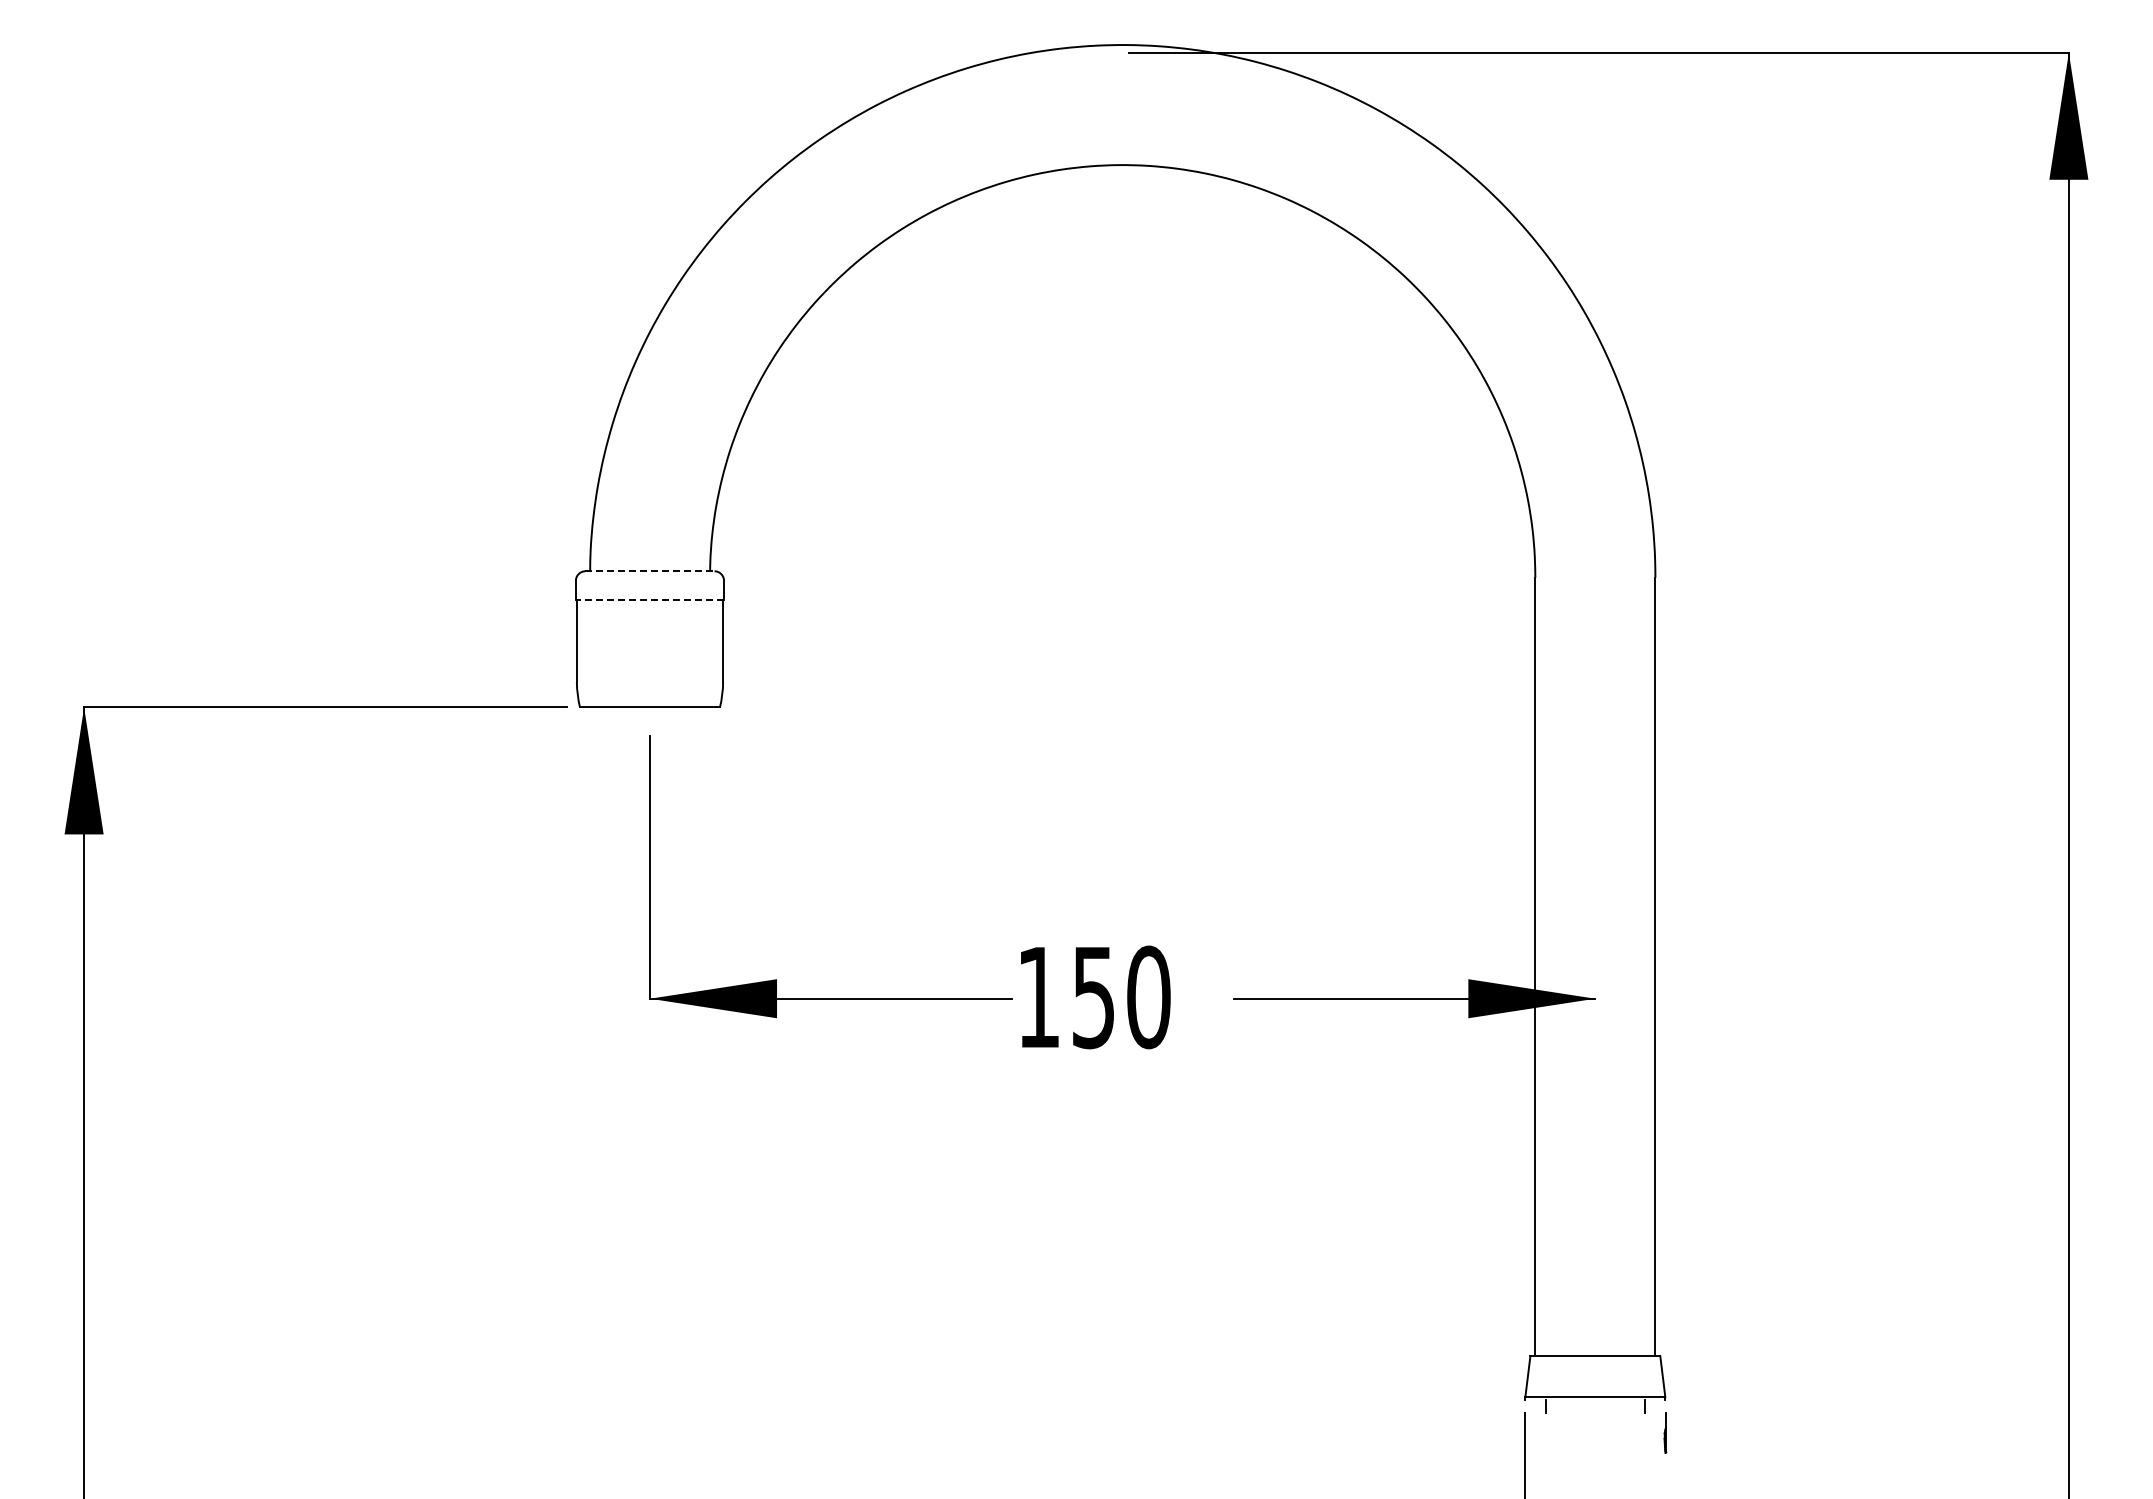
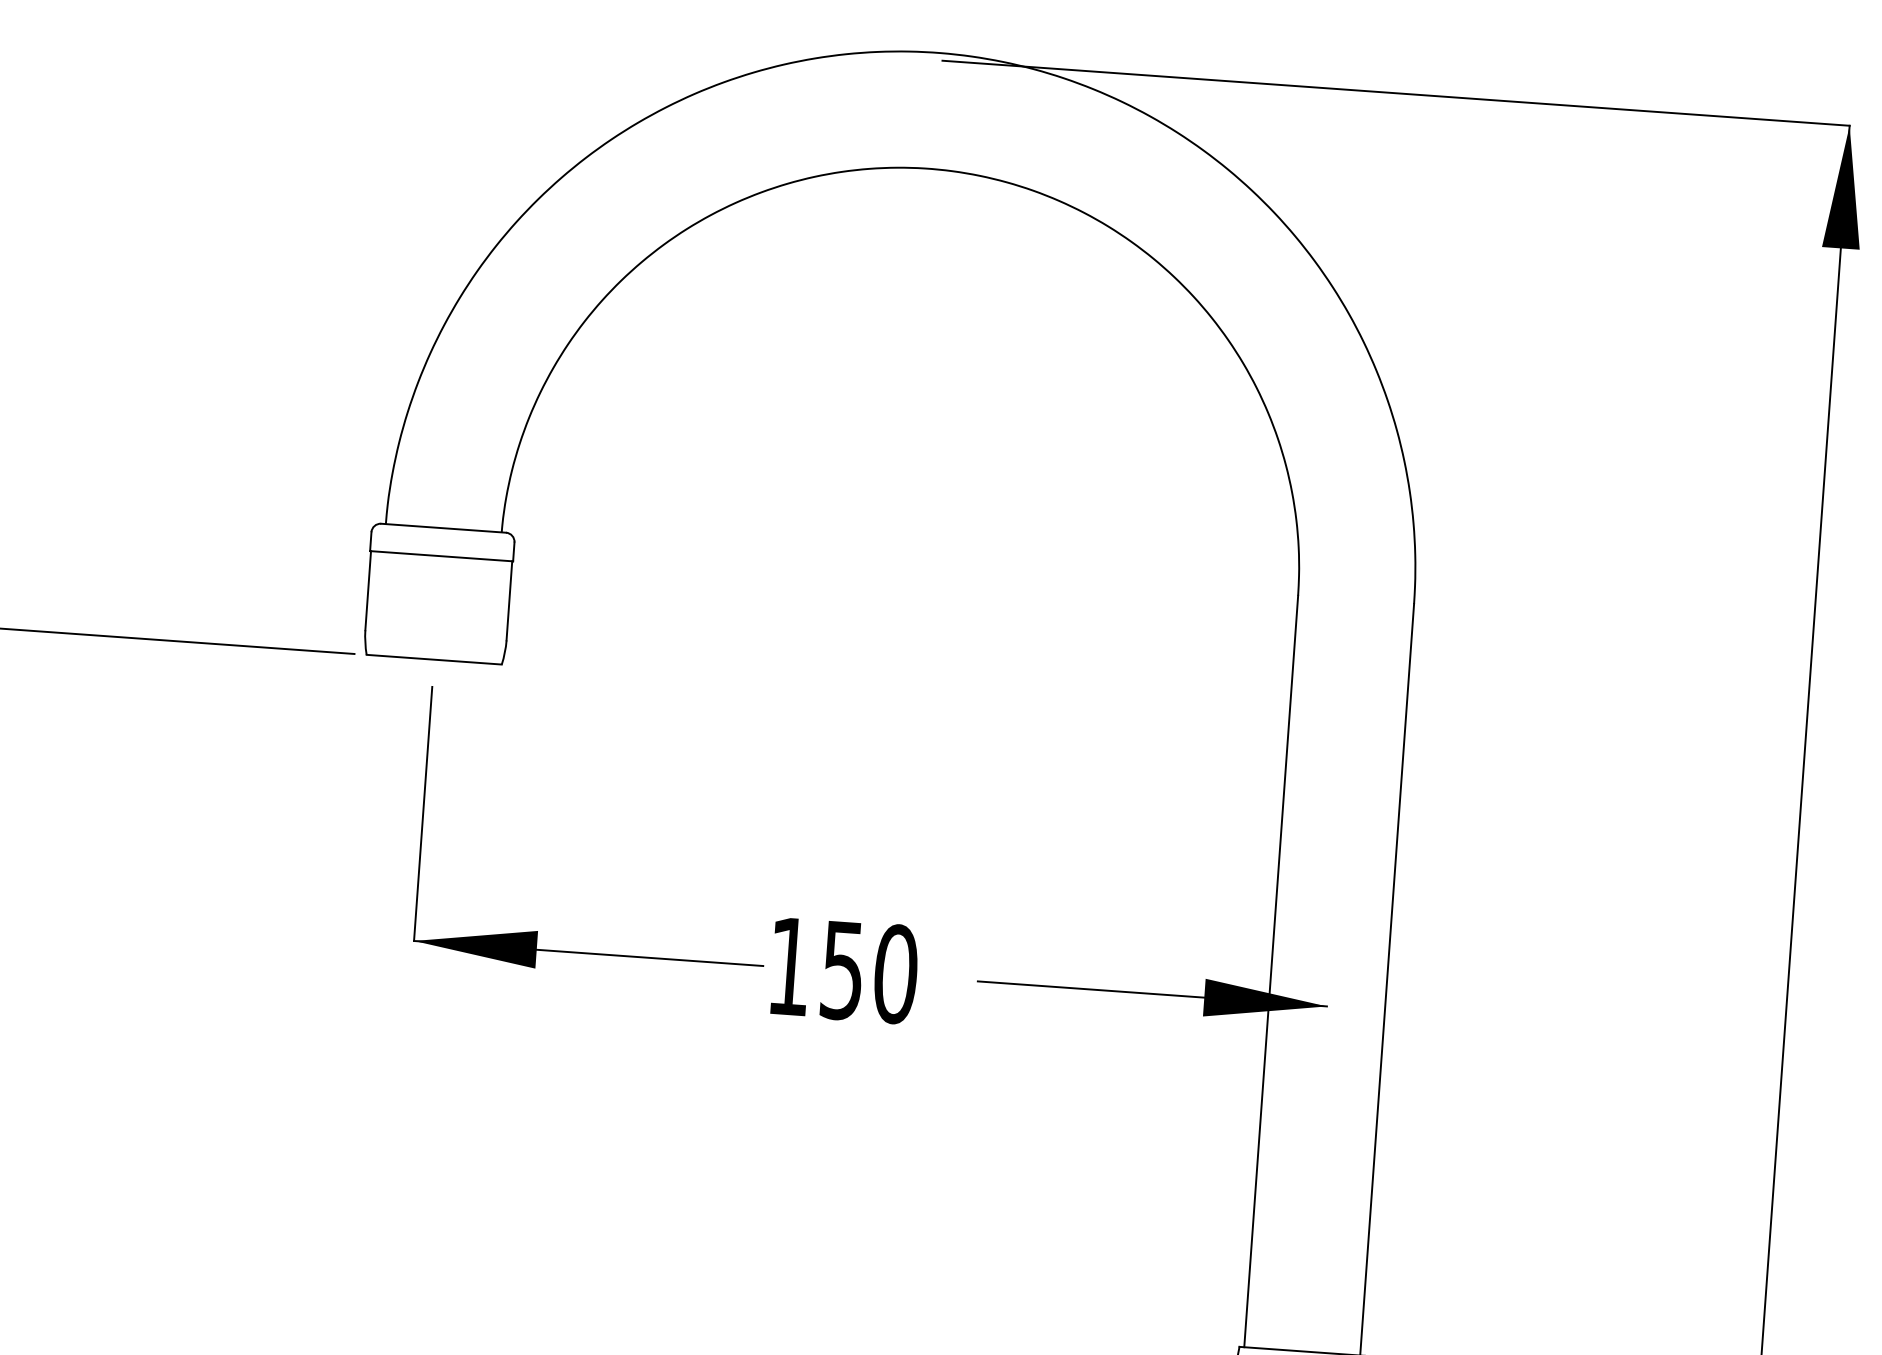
line: (649, 571) -> (443, 528), dashed -> solid
line: (649, 600) -> (441, 556), dashed -> solid

